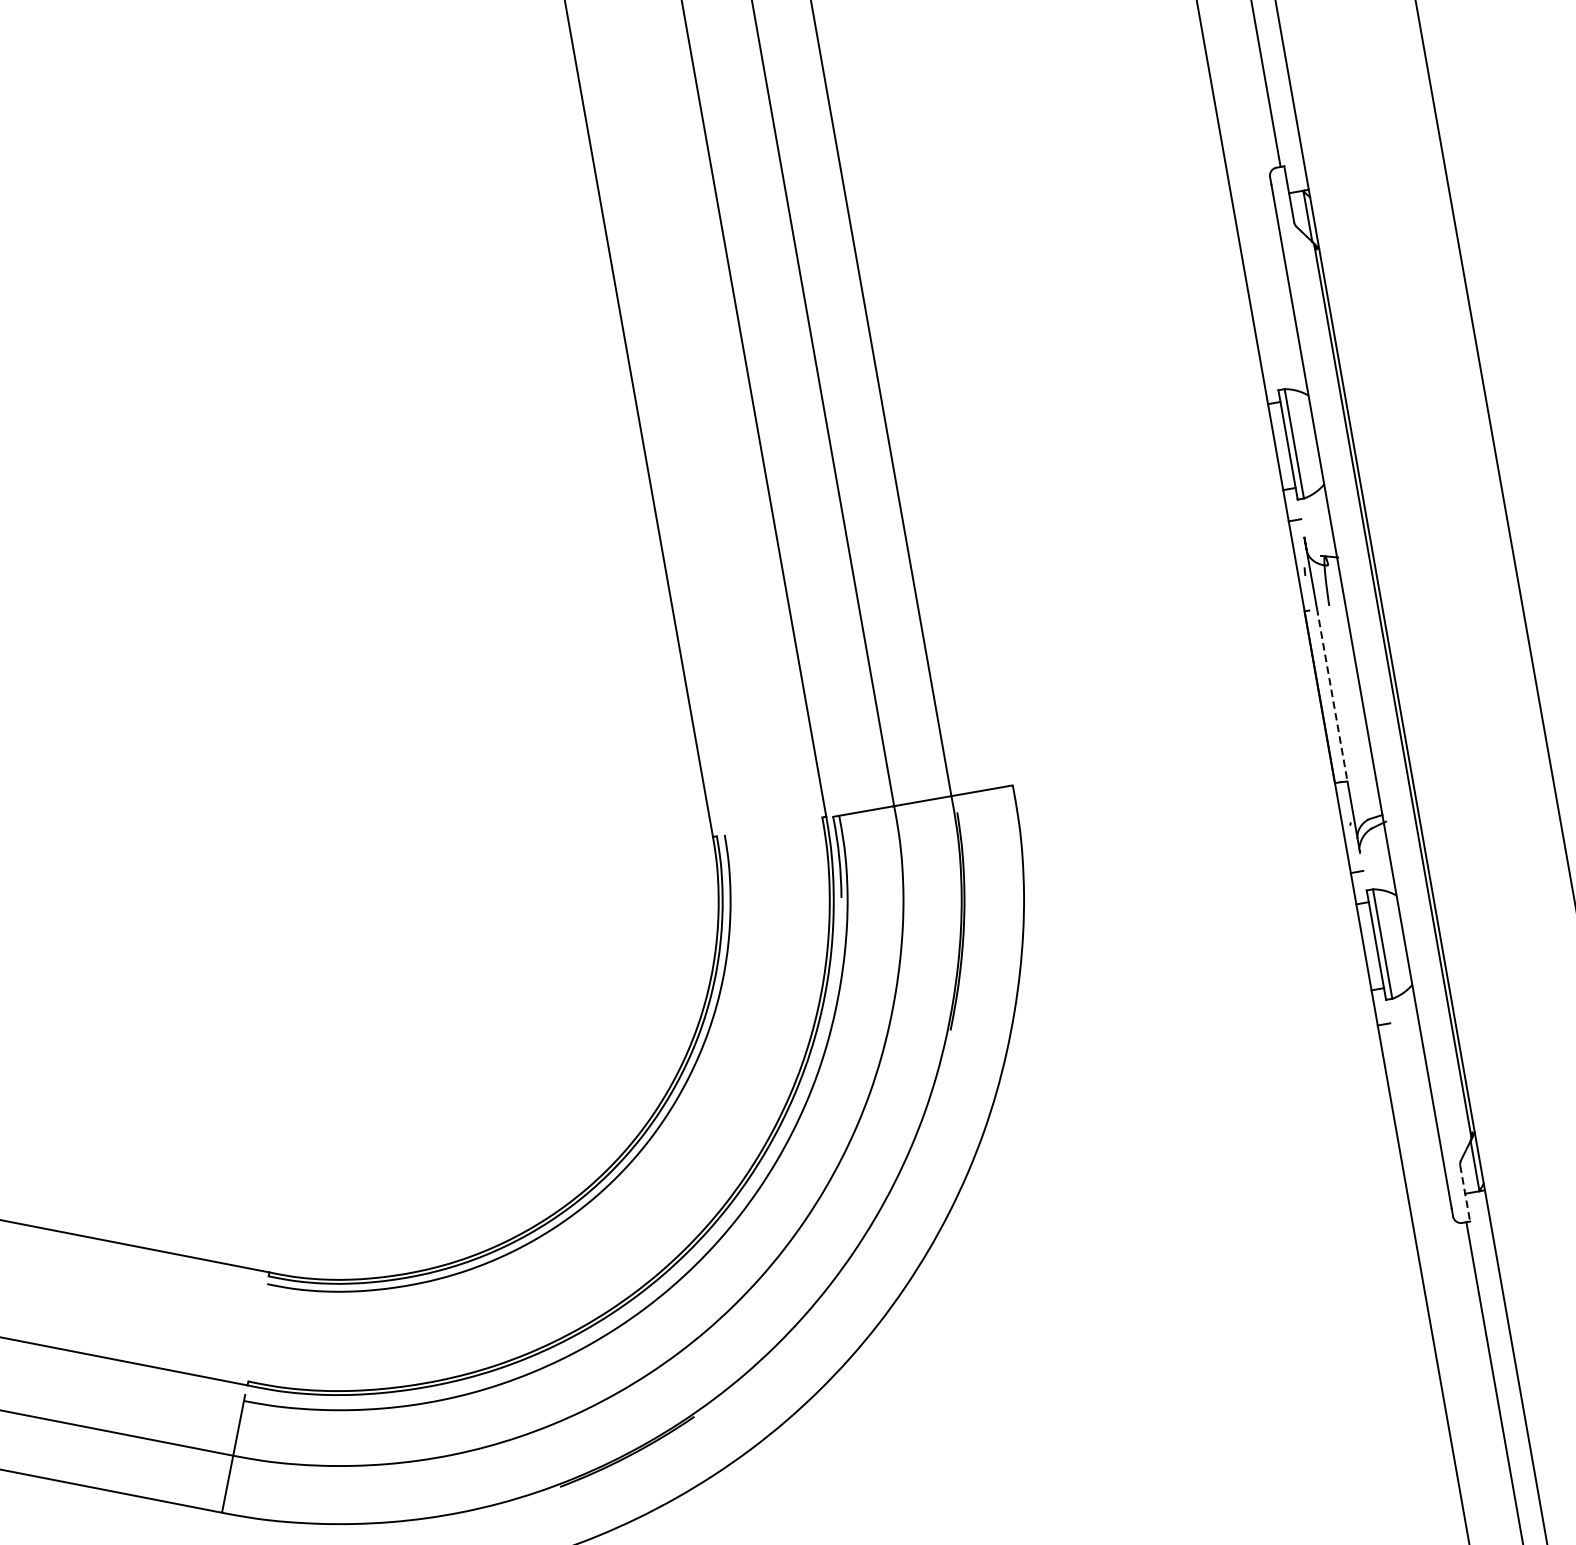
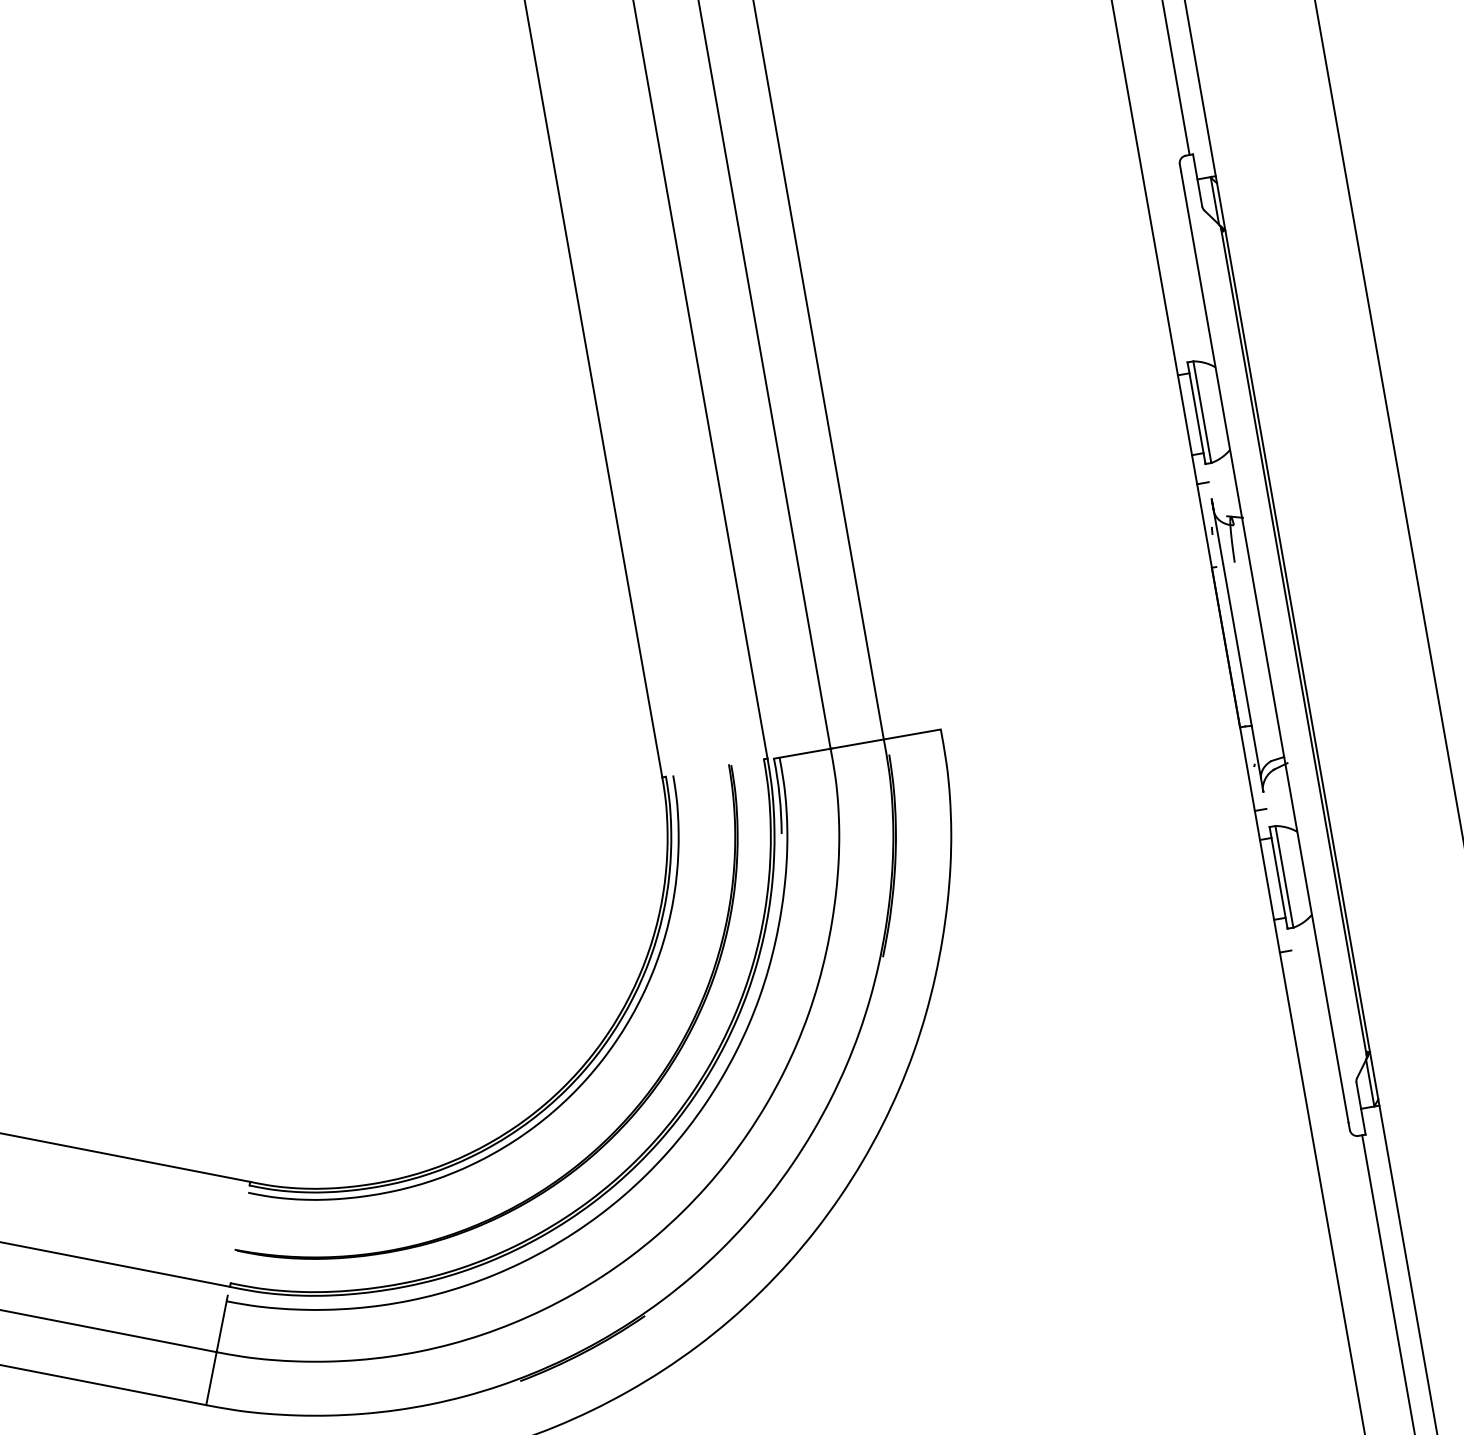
line: (1332, 696) -> (1237, 646), dashed -> solid
line: (1465, 1194) -> (1361, 1109), dashed -> solid
part: (657, 1221) -> (610, 1134), added

